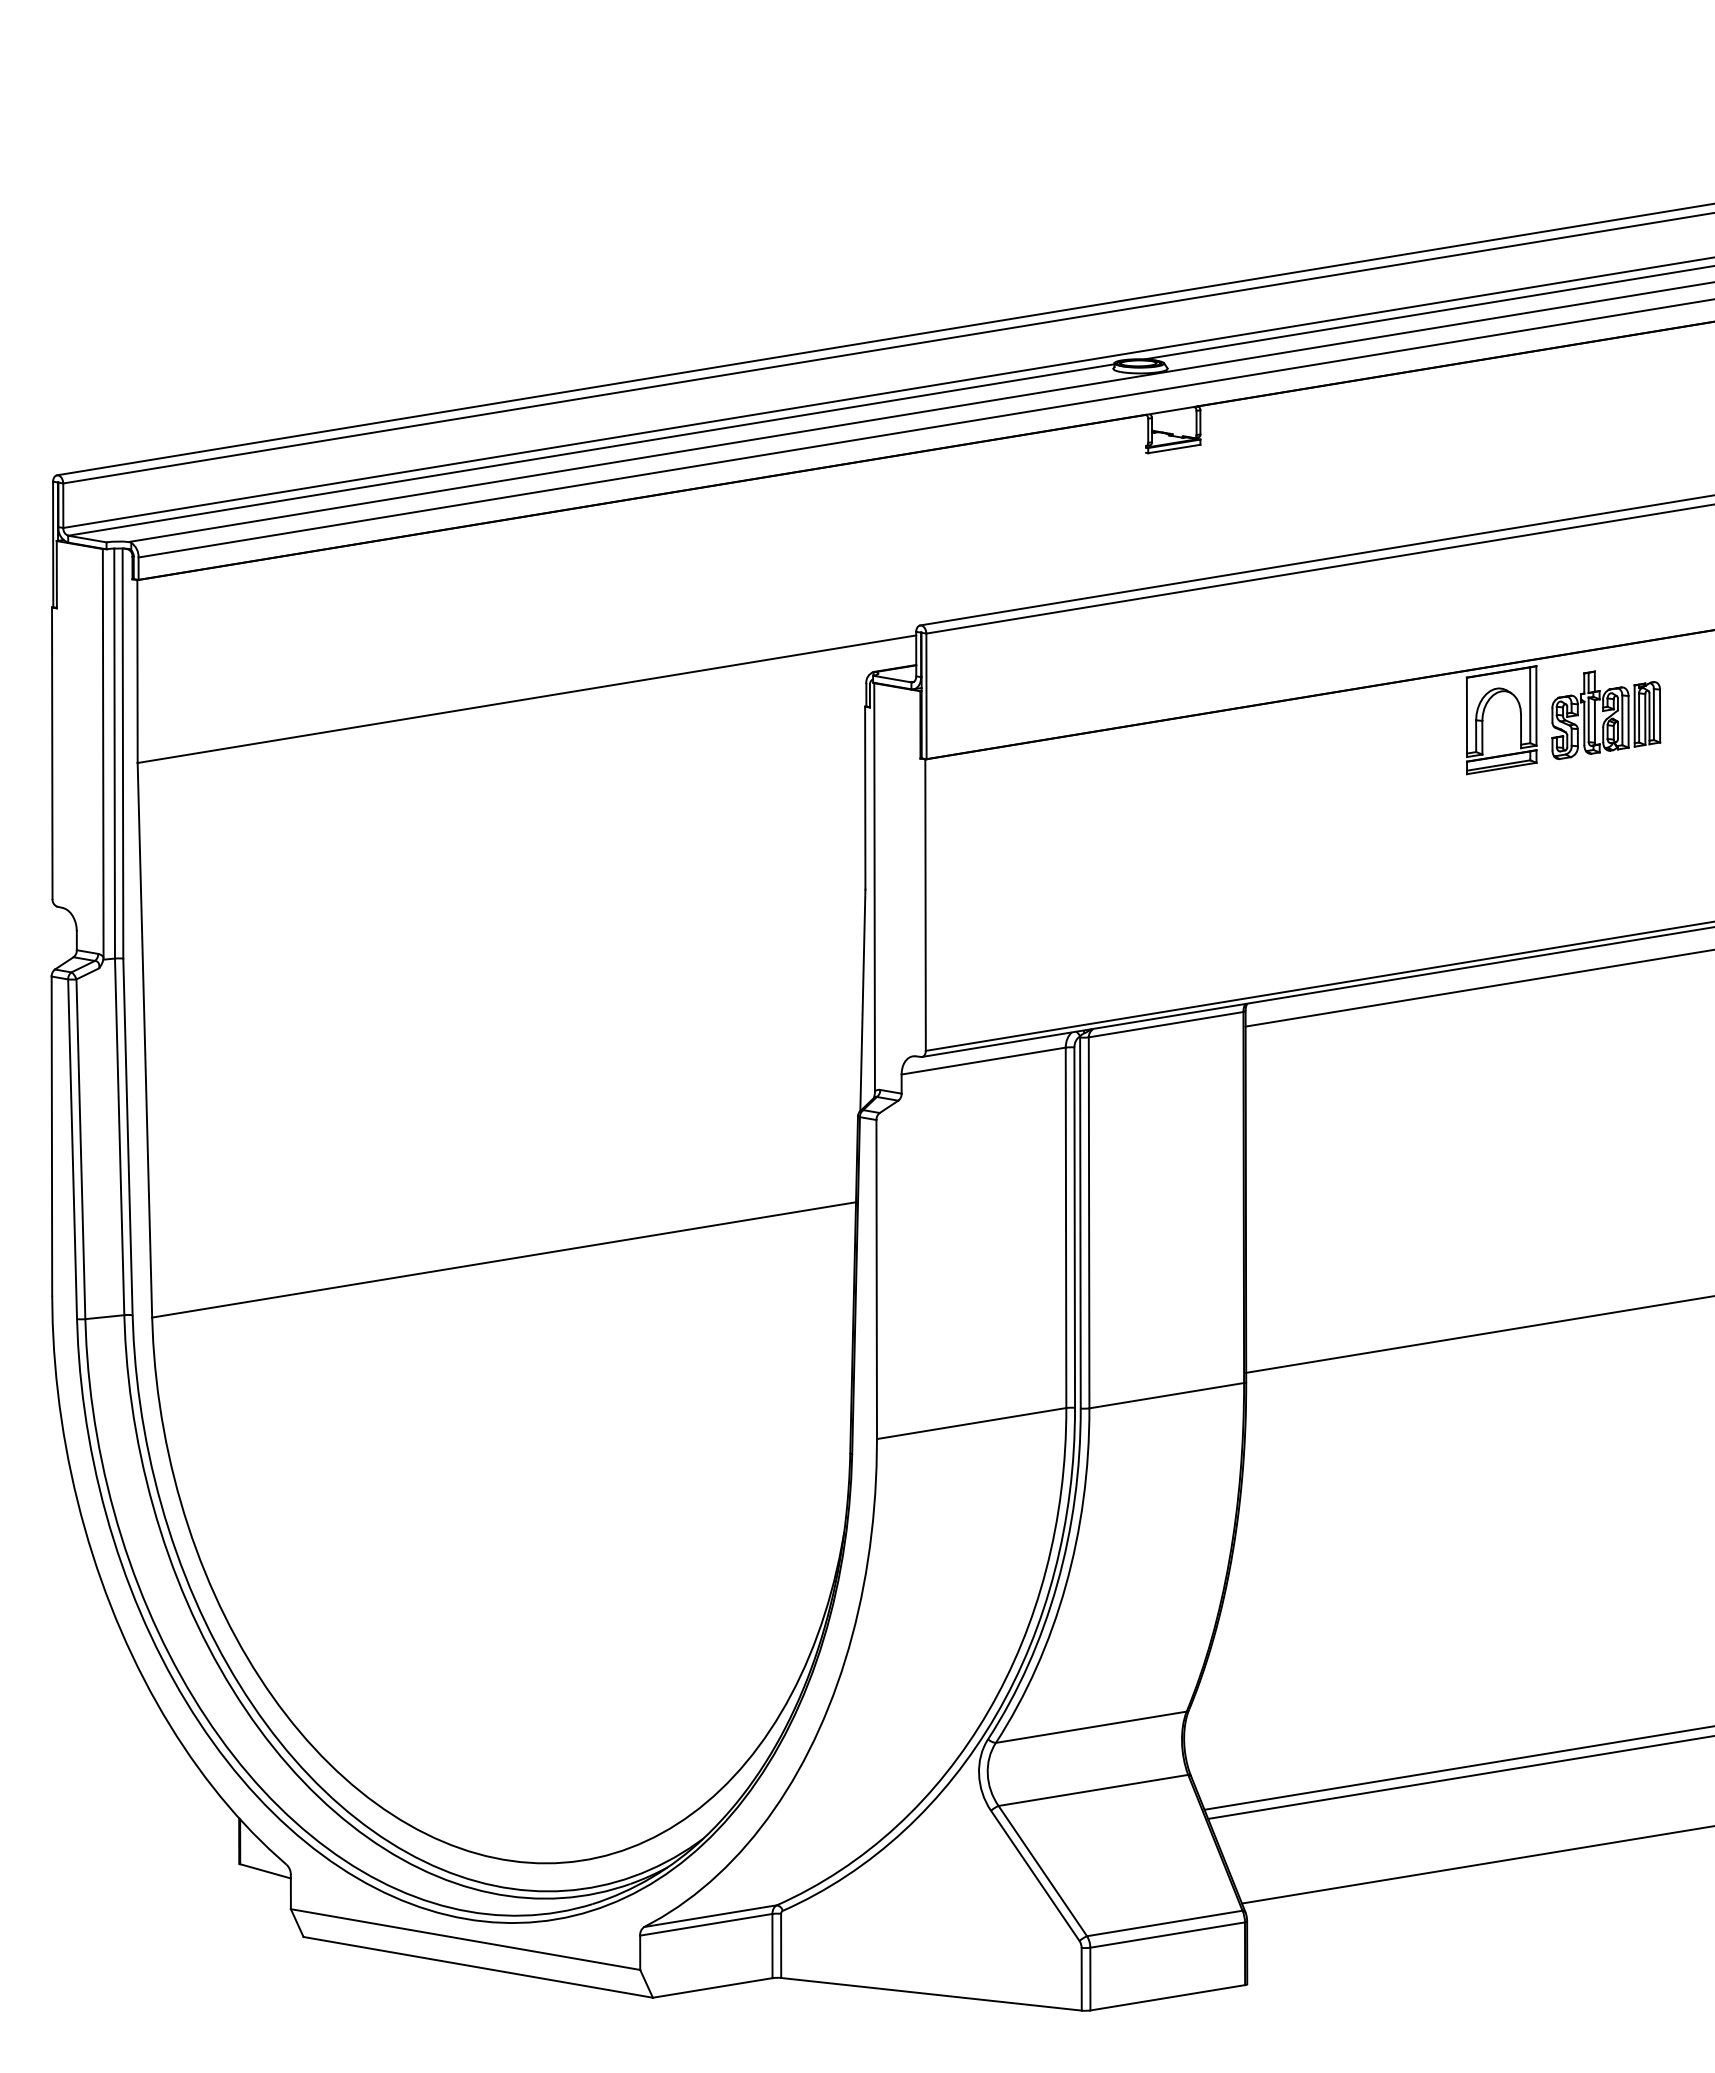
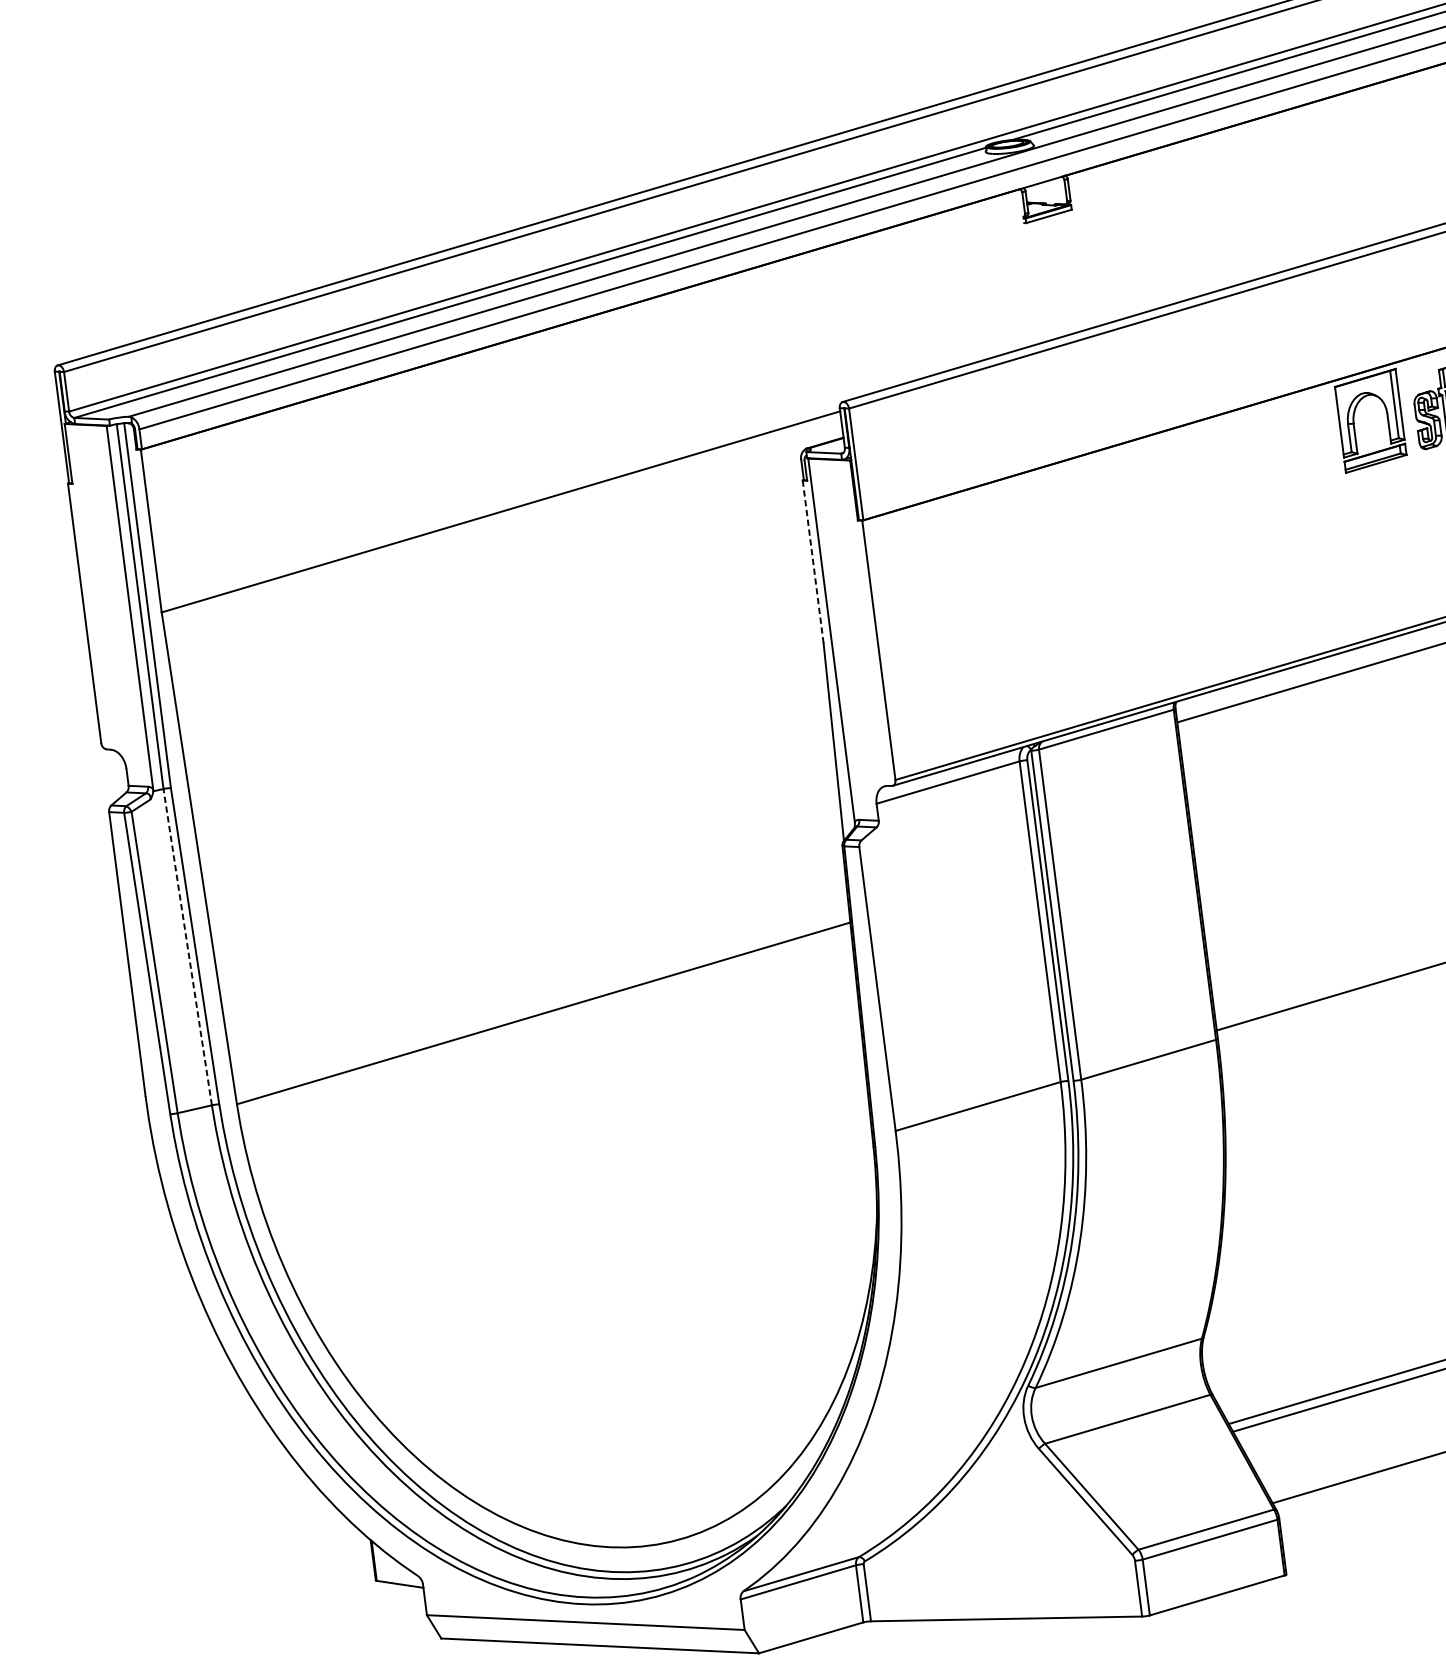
line: (865, 798) -> (813, 562), solid -> dashed
line: (119, 1136) -> (187, 946), solid -> dashed

